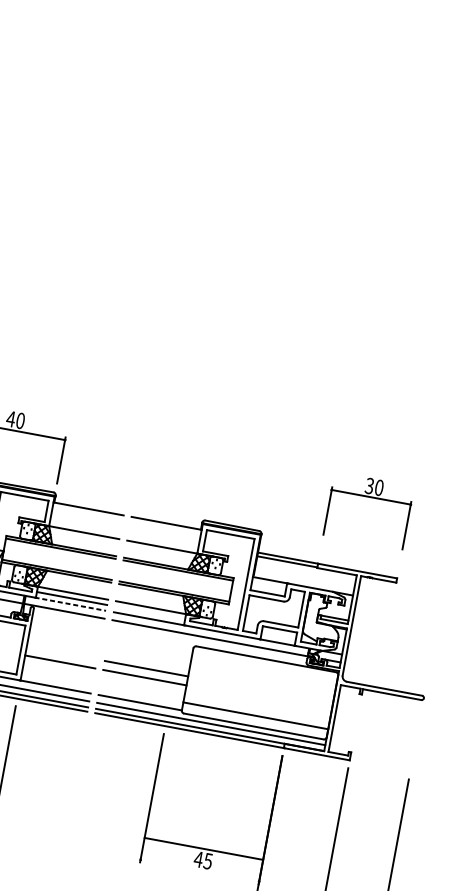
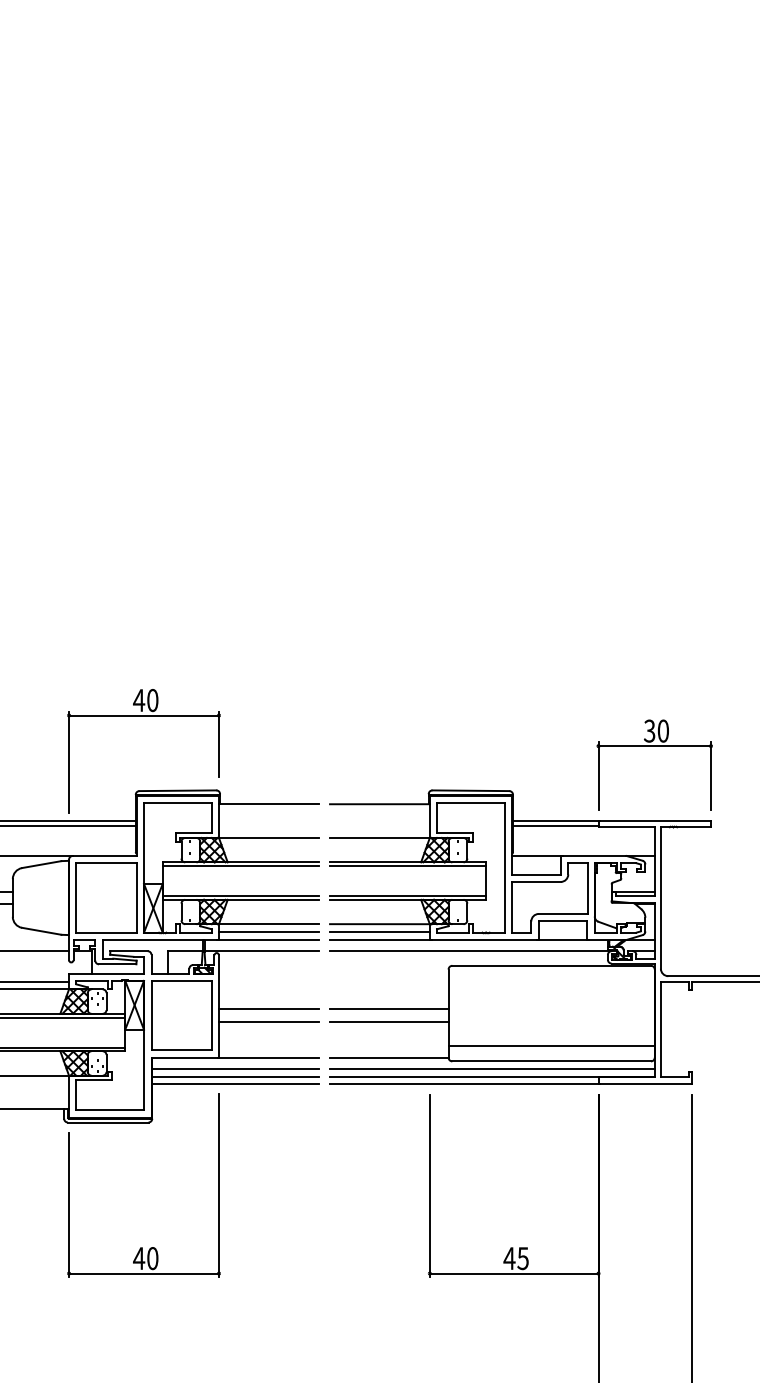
part: (371, 497) -> (654, 746), moved
line: (70, 603) -> (267, 939), dashed -> solid
line: (149, 612) -> (379, 931), added
line: (61, 653) -> (268, 1009), added
line: (203, 848) -> (513, 1273), moved

